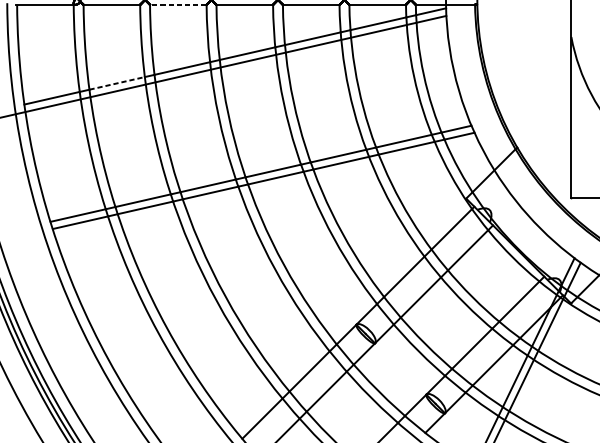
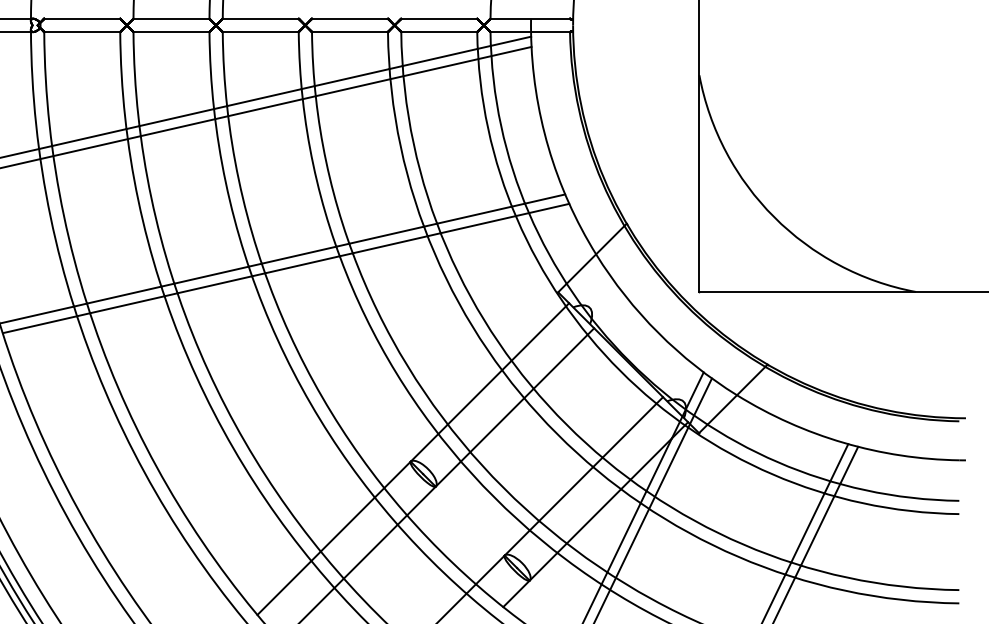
line: (178, 5) -> (171, 32), dashed -> solid
line: (117, 83) -> (89, 137), dashed -> solid

